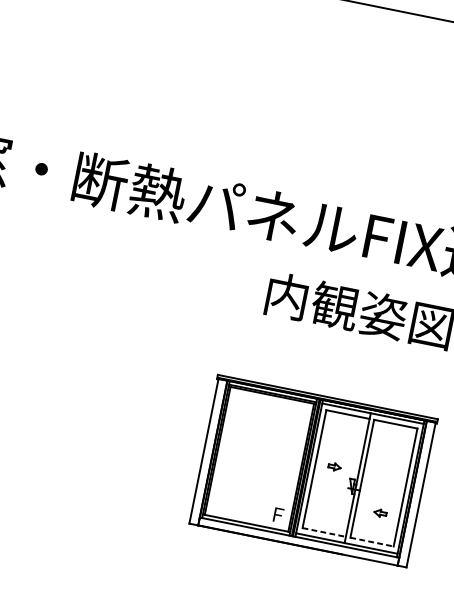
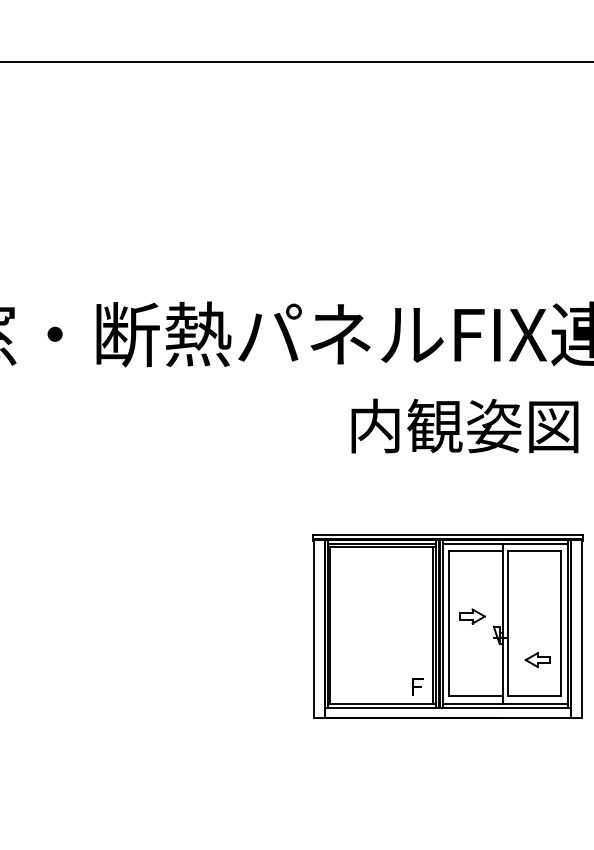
part: (334, 466) -> (472, 616), size x1.67
part: (380, 513) -> (537, 660), size x1.67
line: (323, 532) -> (475, 696), dashed -> solid
line: (371, 542) -> (534, 696), dashed -> solid

